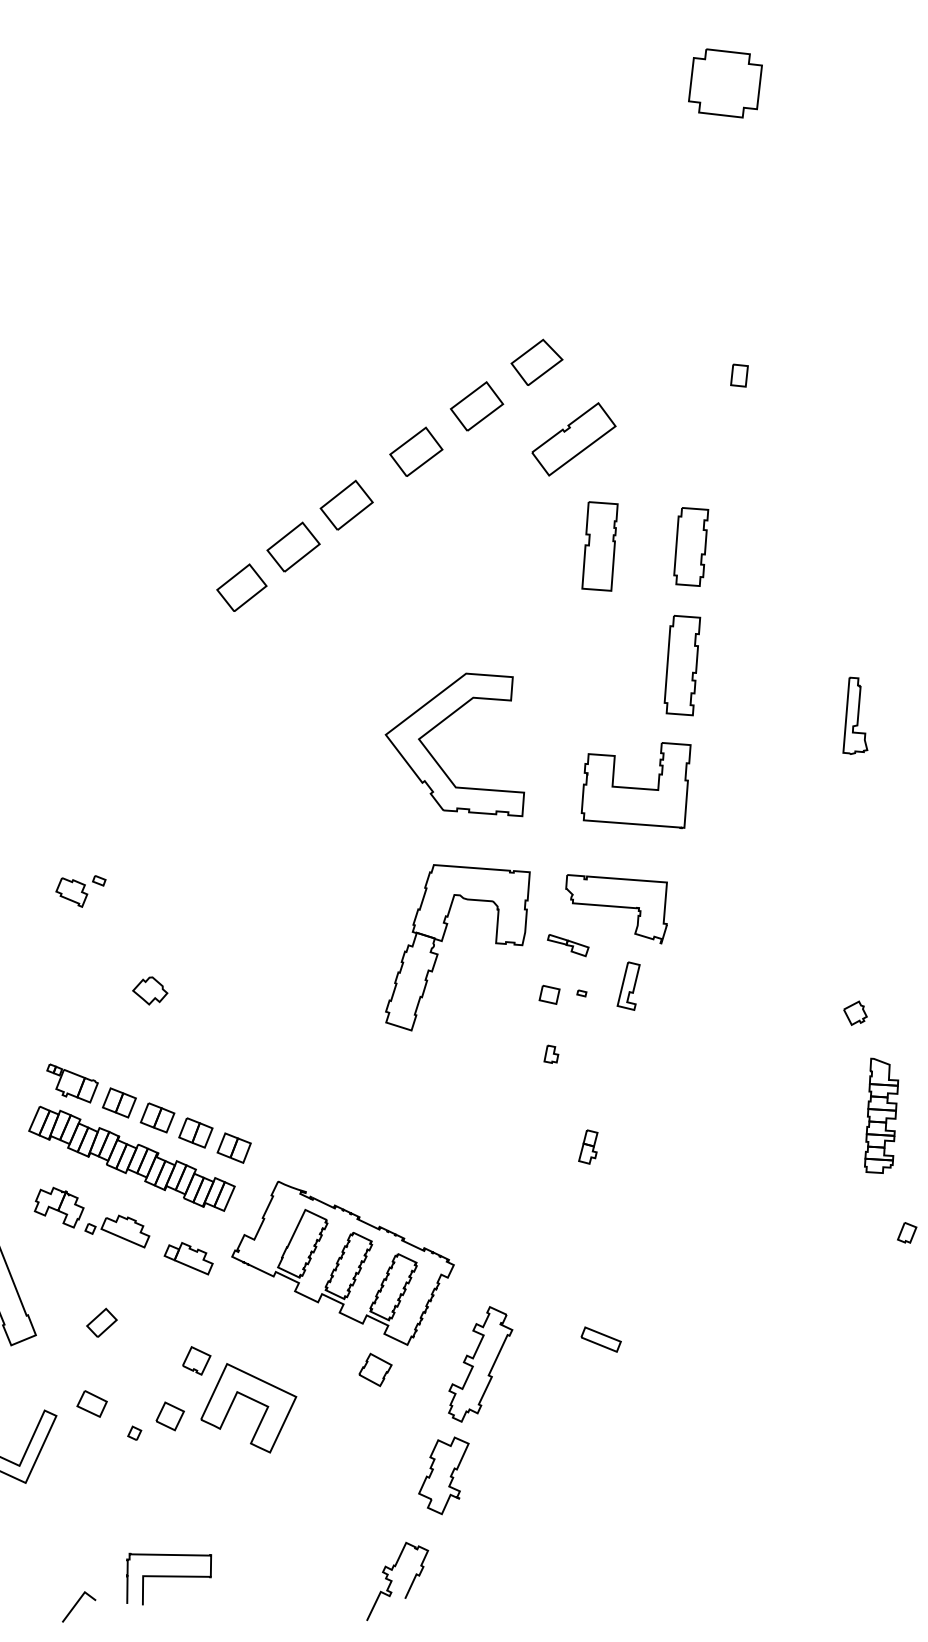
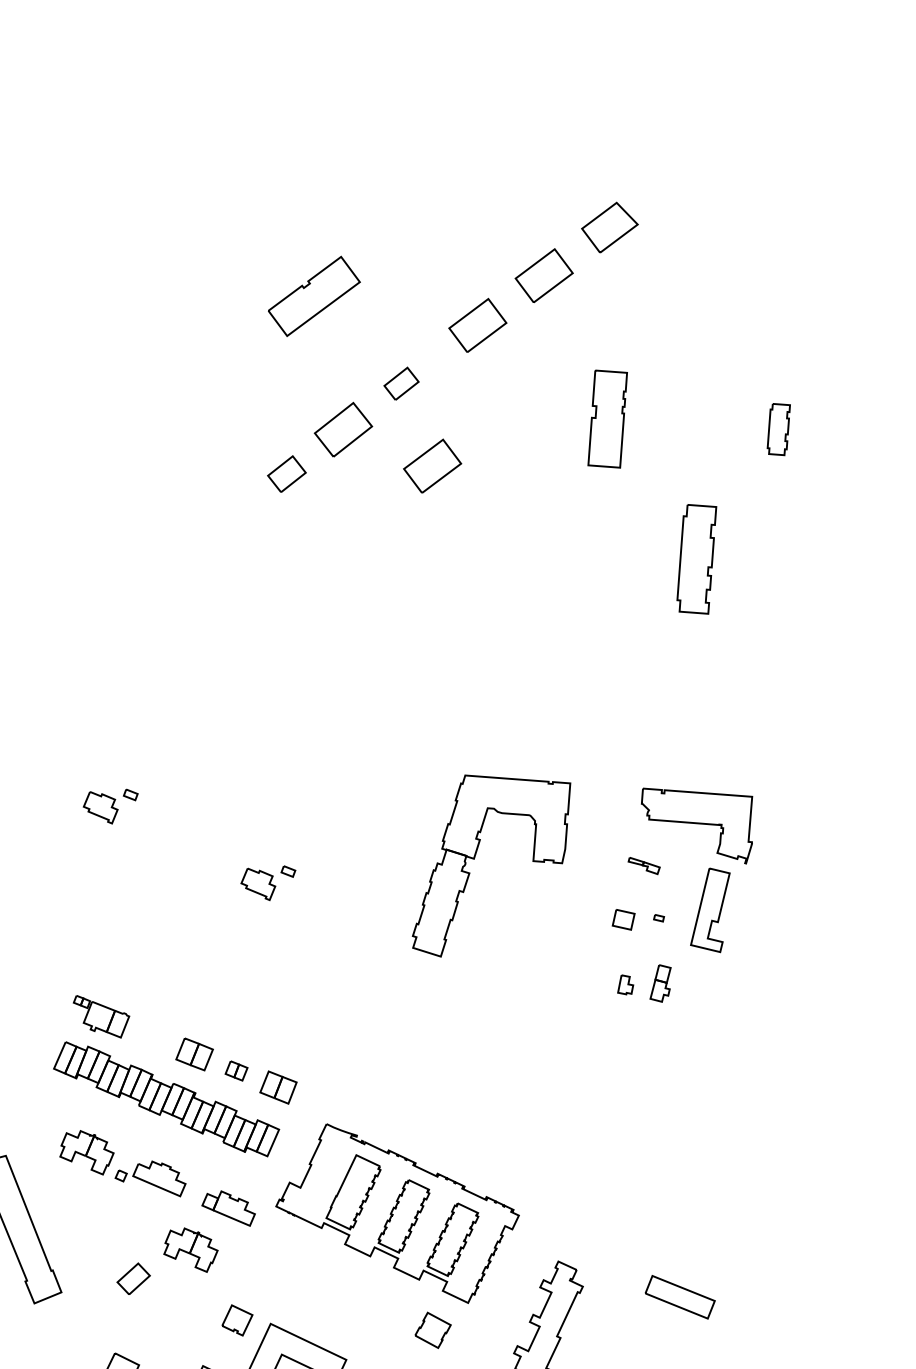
part: (739, 375) -> (831, 241), removed
part: (573, 439) -> (313, 296), moved
part: (346, 504) -> (401, 383), size x0.6
part: (599, 546) -> (607, 419), moved
part: (691, 546) -> (779, 429), size x0.6
part: (375, 580) -> (433, 466), added
part: (241, 587) -> (286, 473), size x0.7
part: (682, 665) -> (696, 559), moved
part: (434, 757) -> (497, 659), removed
part: (635, 785) -> (717, 690), removed
part: (442, 942) -> (474, 860), moved
part: (568, 945) -> (644, 865), size x0.7
part: (224, 961) -> (267, 883), added
part: (628, 985) -> (710, 909), size x1.6
part: (150, 990) -> (186, 915), removed
part: (119, 1102) -> (152, 1037), removed
part: (195, 1132) -> (236, 1070), size x0.6
part: (588, 1146) -> (660, 982), moved
part: (153, 1296) -> (190, 1249), added
part: (600, 1339) -> (679, 1297), size x1.6

